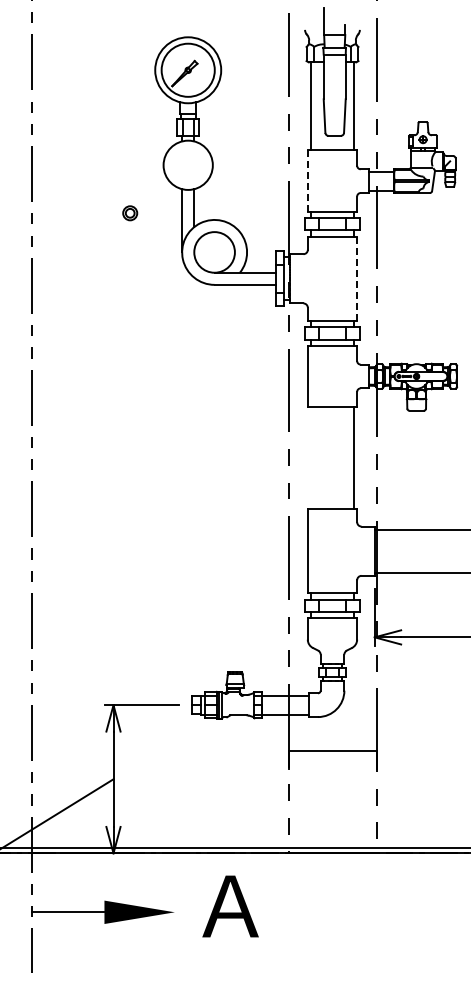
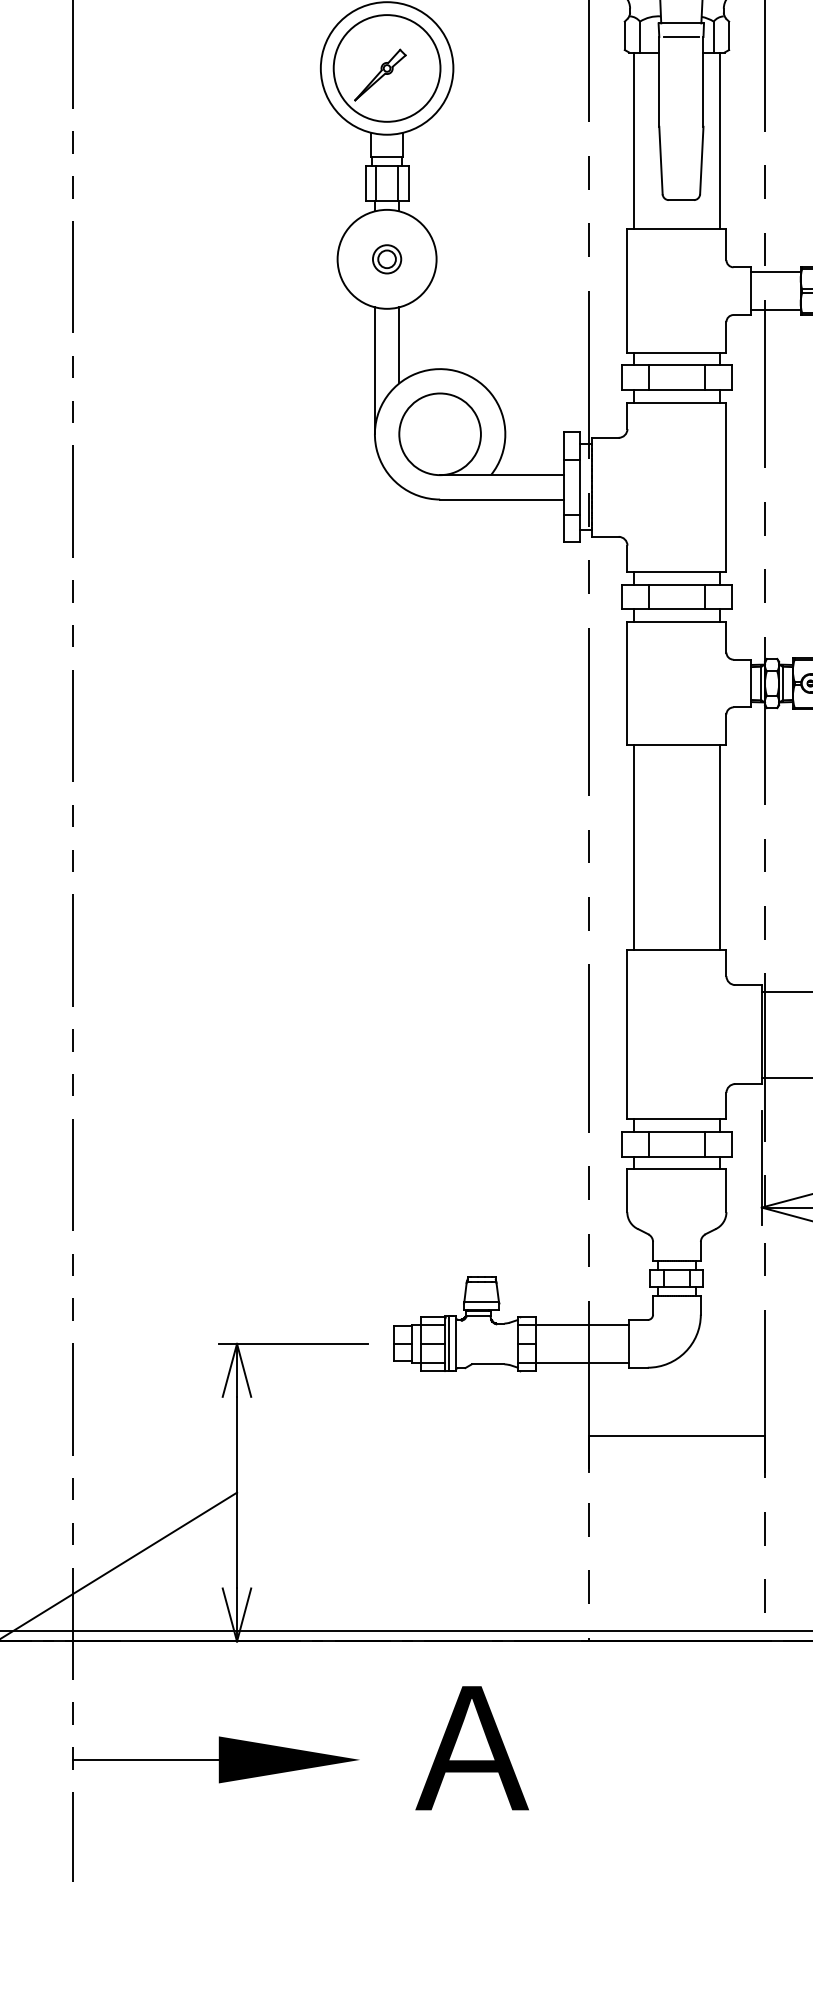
line: (307, 181) -> (626, 291), dashed -> solid
part: (130, 213) -> (387, 259), moved
line: (357, 278) -> (727, 486), dashed -> solid
line: (311, 457) -> (634, 846), added

